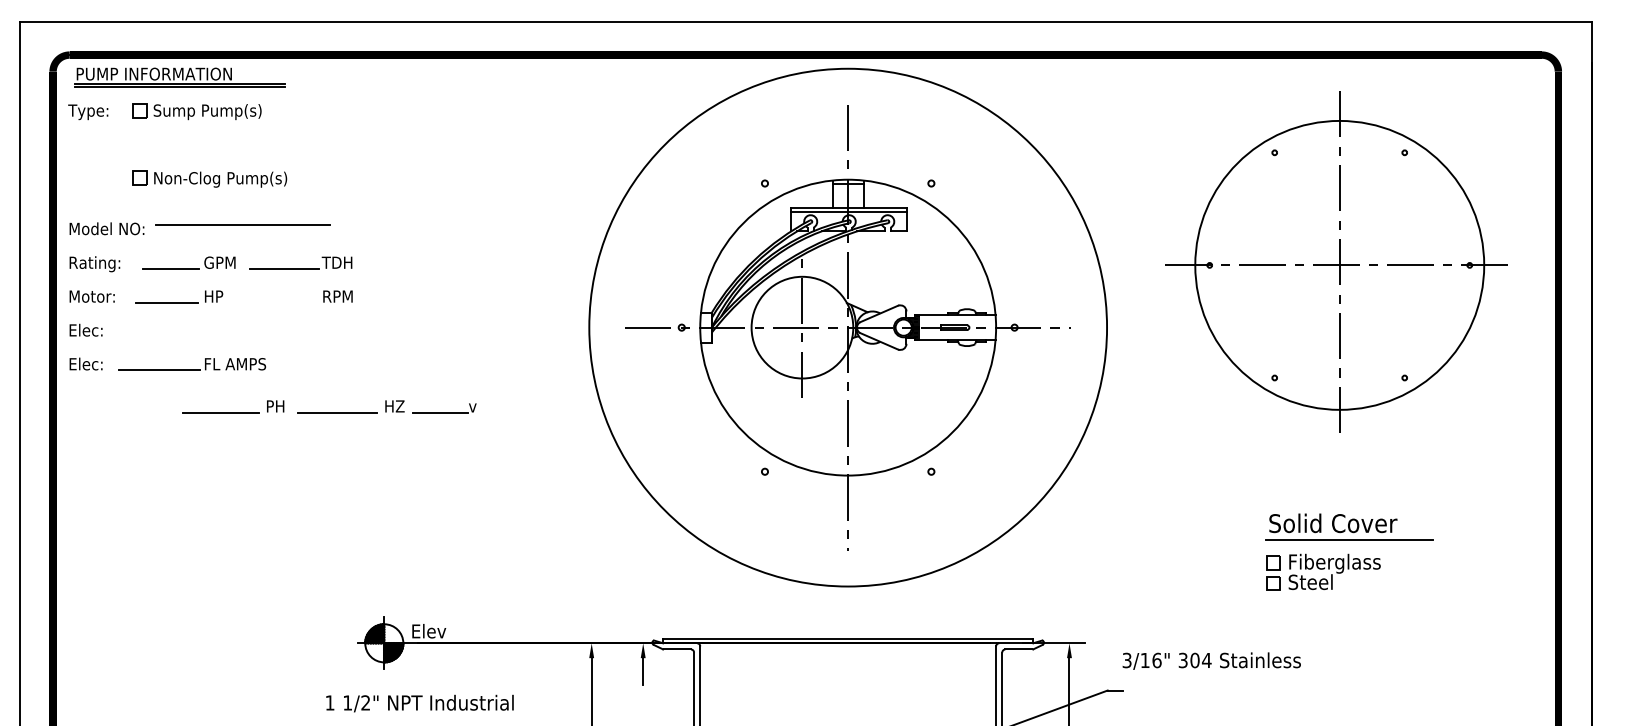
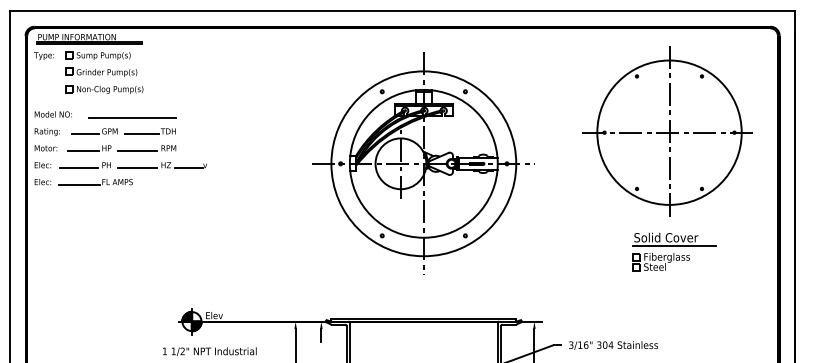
part: (203, 142) -> (101, 71), added
line: (243, 224) -> (132, 117), moved
line: (273, 302) -> (136, 151), added
circle: (847, 326) -> (423, 163), size x0.71
part: (327, 407) -> (132, 165), moved
part: (1349, 551) -> (674, 251), moved
text: (1211, 661) -> (613, 345), moved

